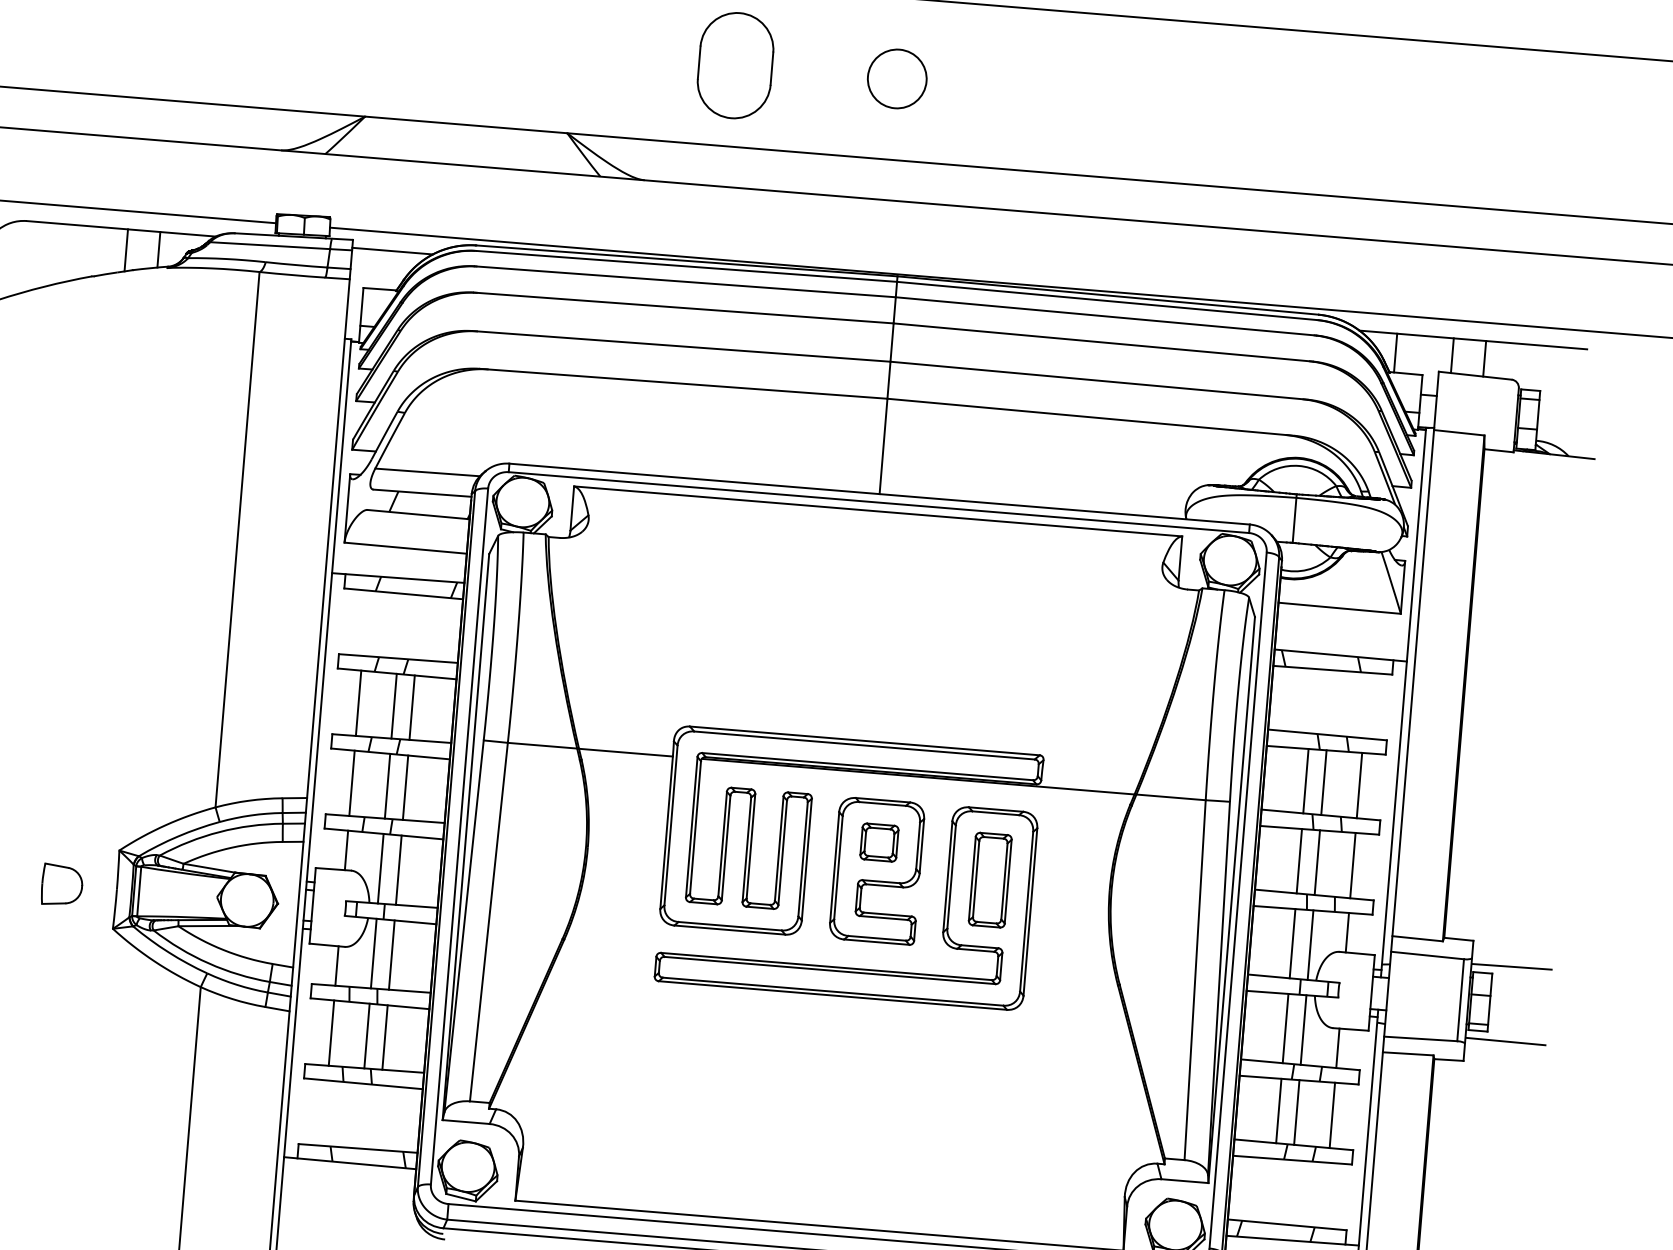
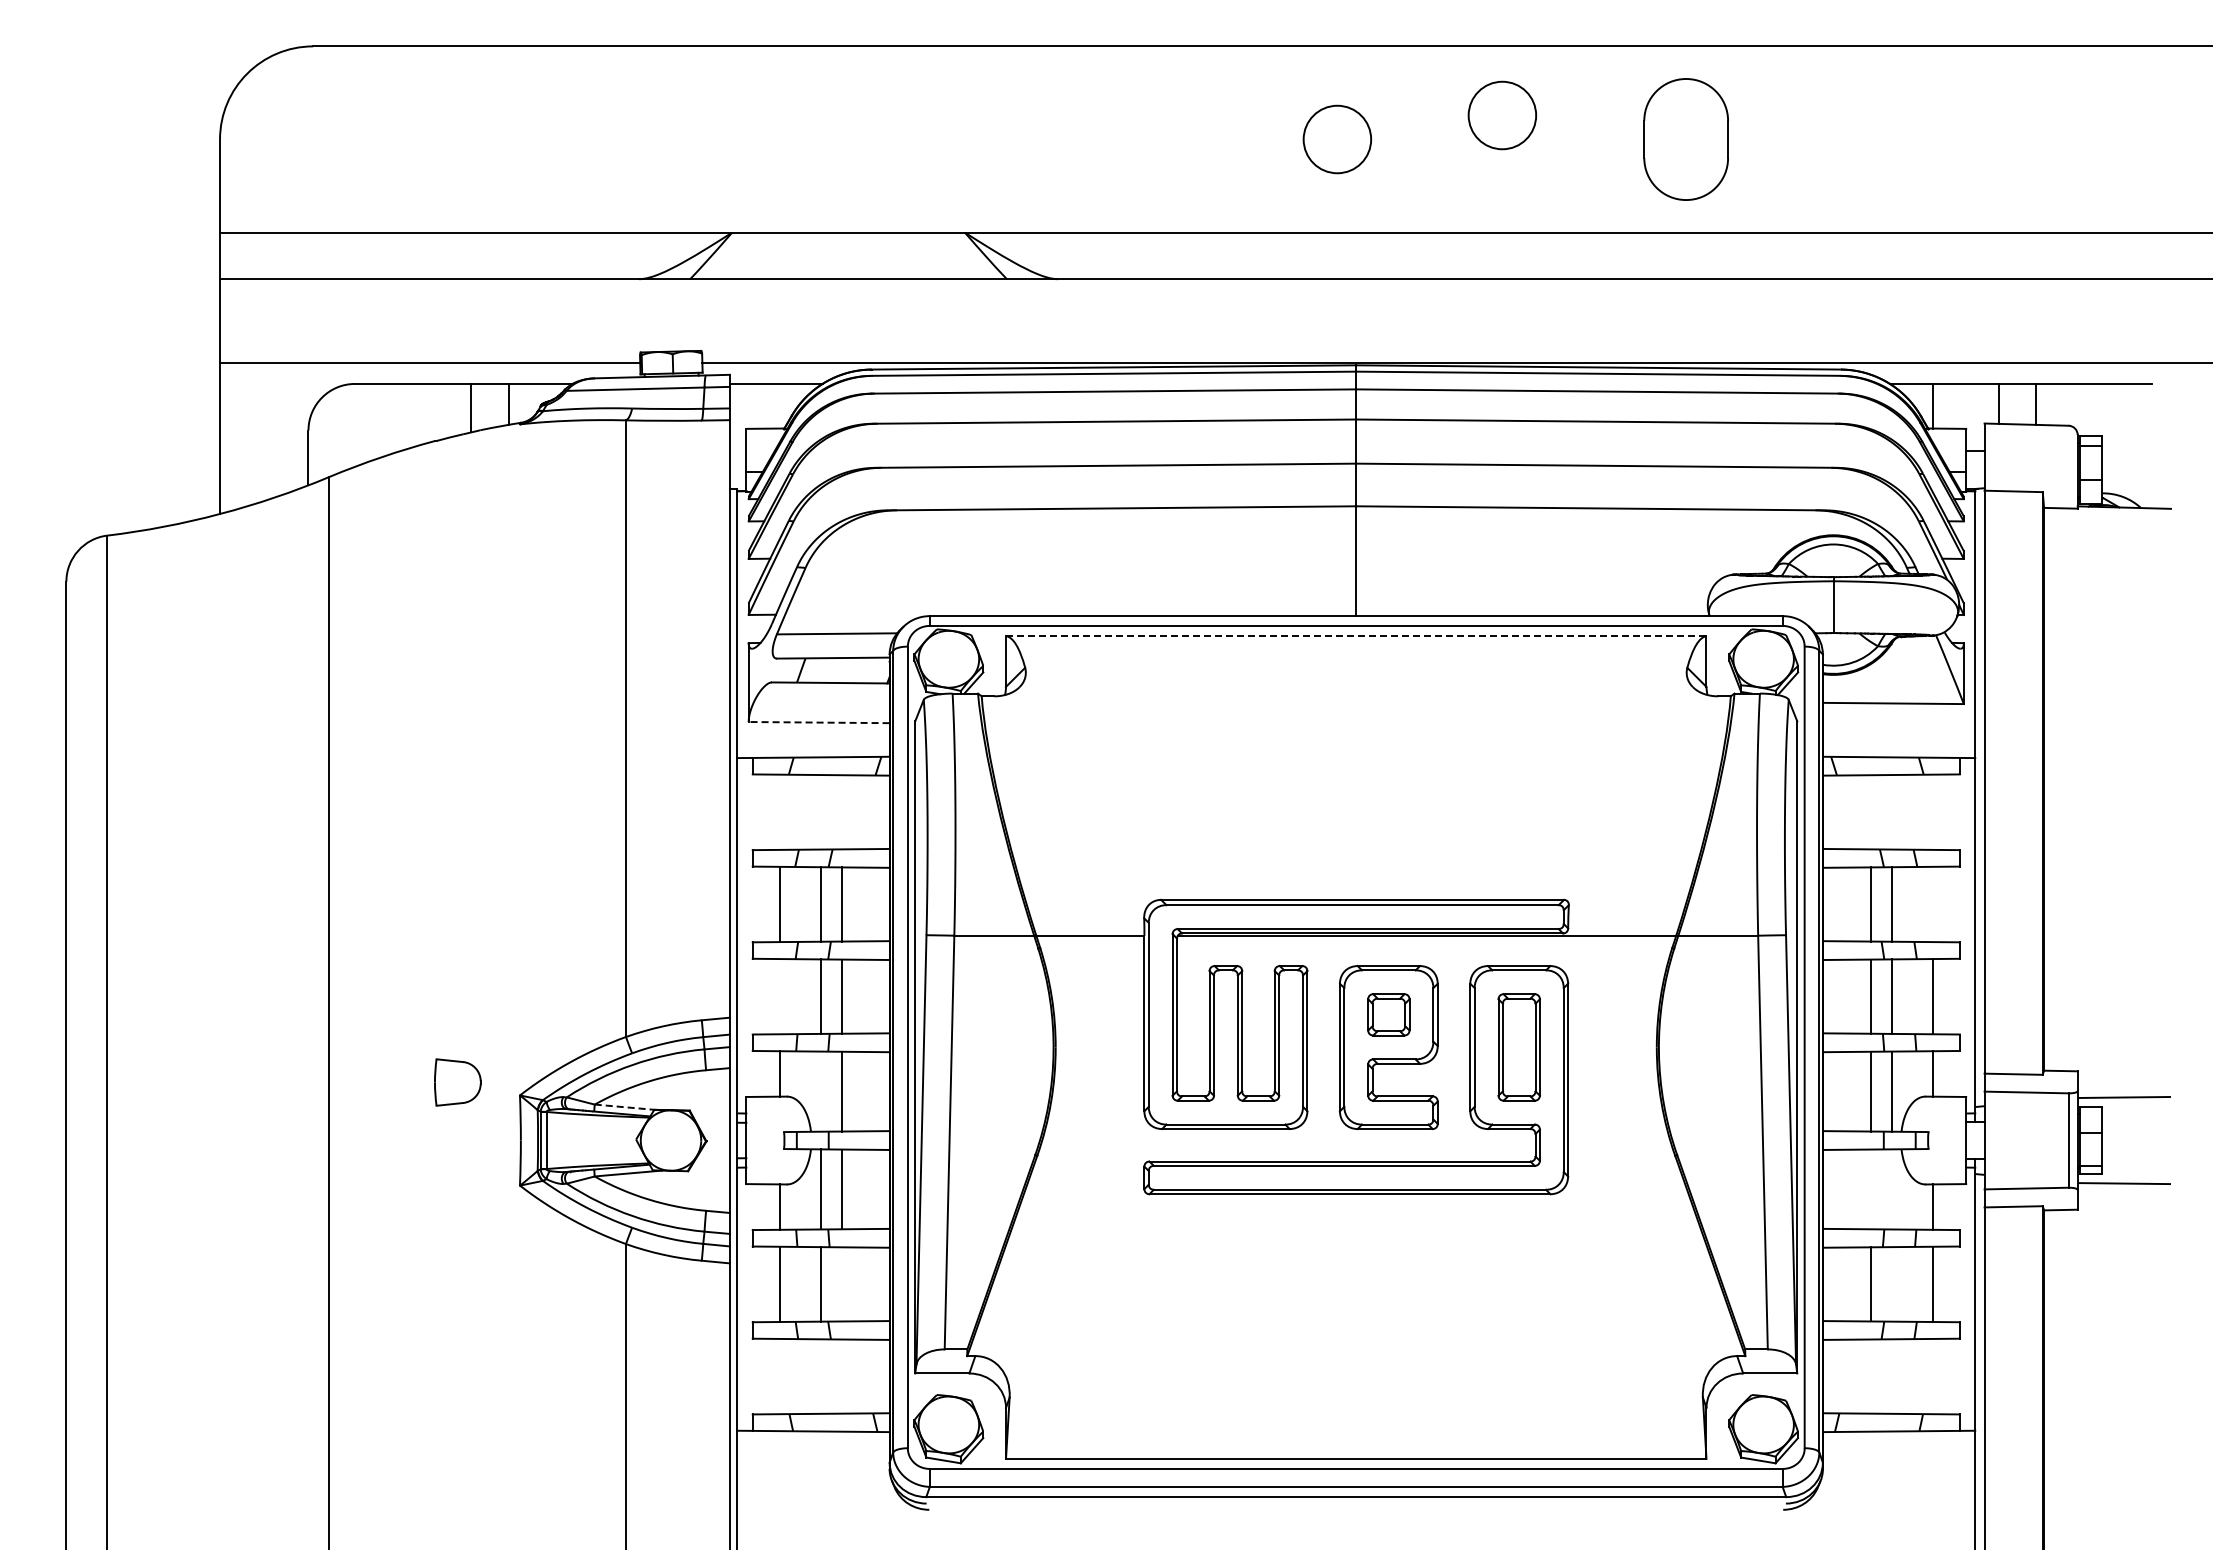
part: (734, 65) -> (1685, 139), moved
circle: (1042, 69) -> (1502, 115), added
line: (877, 511) -> (1355, 636), solid -> dashed
line: (405, 548) -> (818, 722), solid -> dashed
line: (351, 783) -> (779, 996), removed
line: (1359, 785) -> (1932, 904), removed
line: (209, 868) -> (624, 1107), solid -> dashed
line: (380, 868) -> (820, 1091), removed
part: (61, 885) -> (457, 1082), moved
line: (1286, 1028) -> (1871, 1189), removed
line: (1303, 1030) -> (1891, 1189), removed
line: (385, 1037) -> (841, 1284), removed
line: (1296, 1112) -> (1891, 1284), removed

